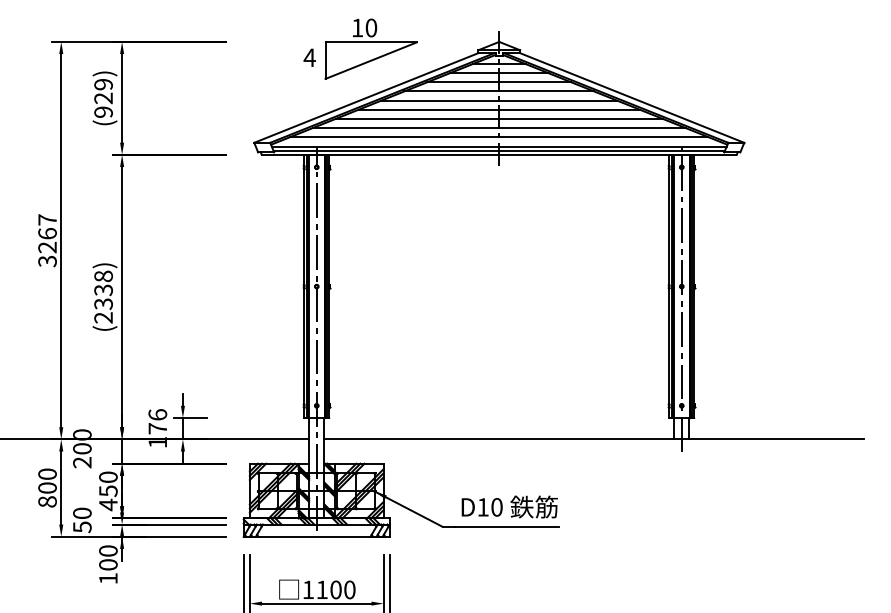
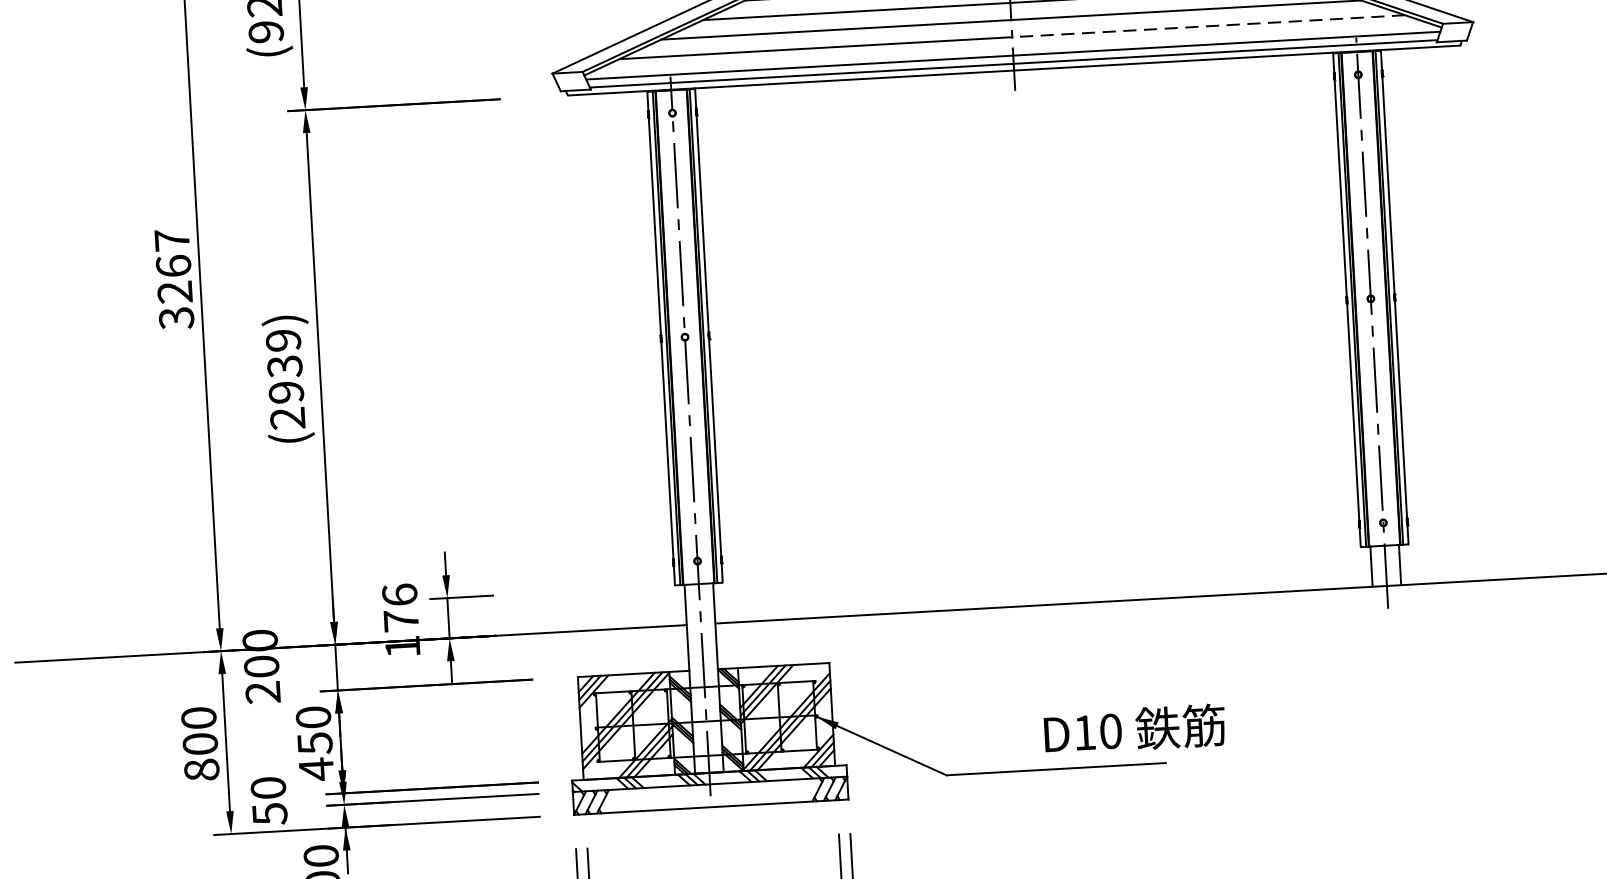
line: (603, 137) -> (1208, 26), solid -> dashed
text: (103, 289) -> (284, 365), (2338) -> (2939)
text: (509, 506) -> (1134, 728), moved

